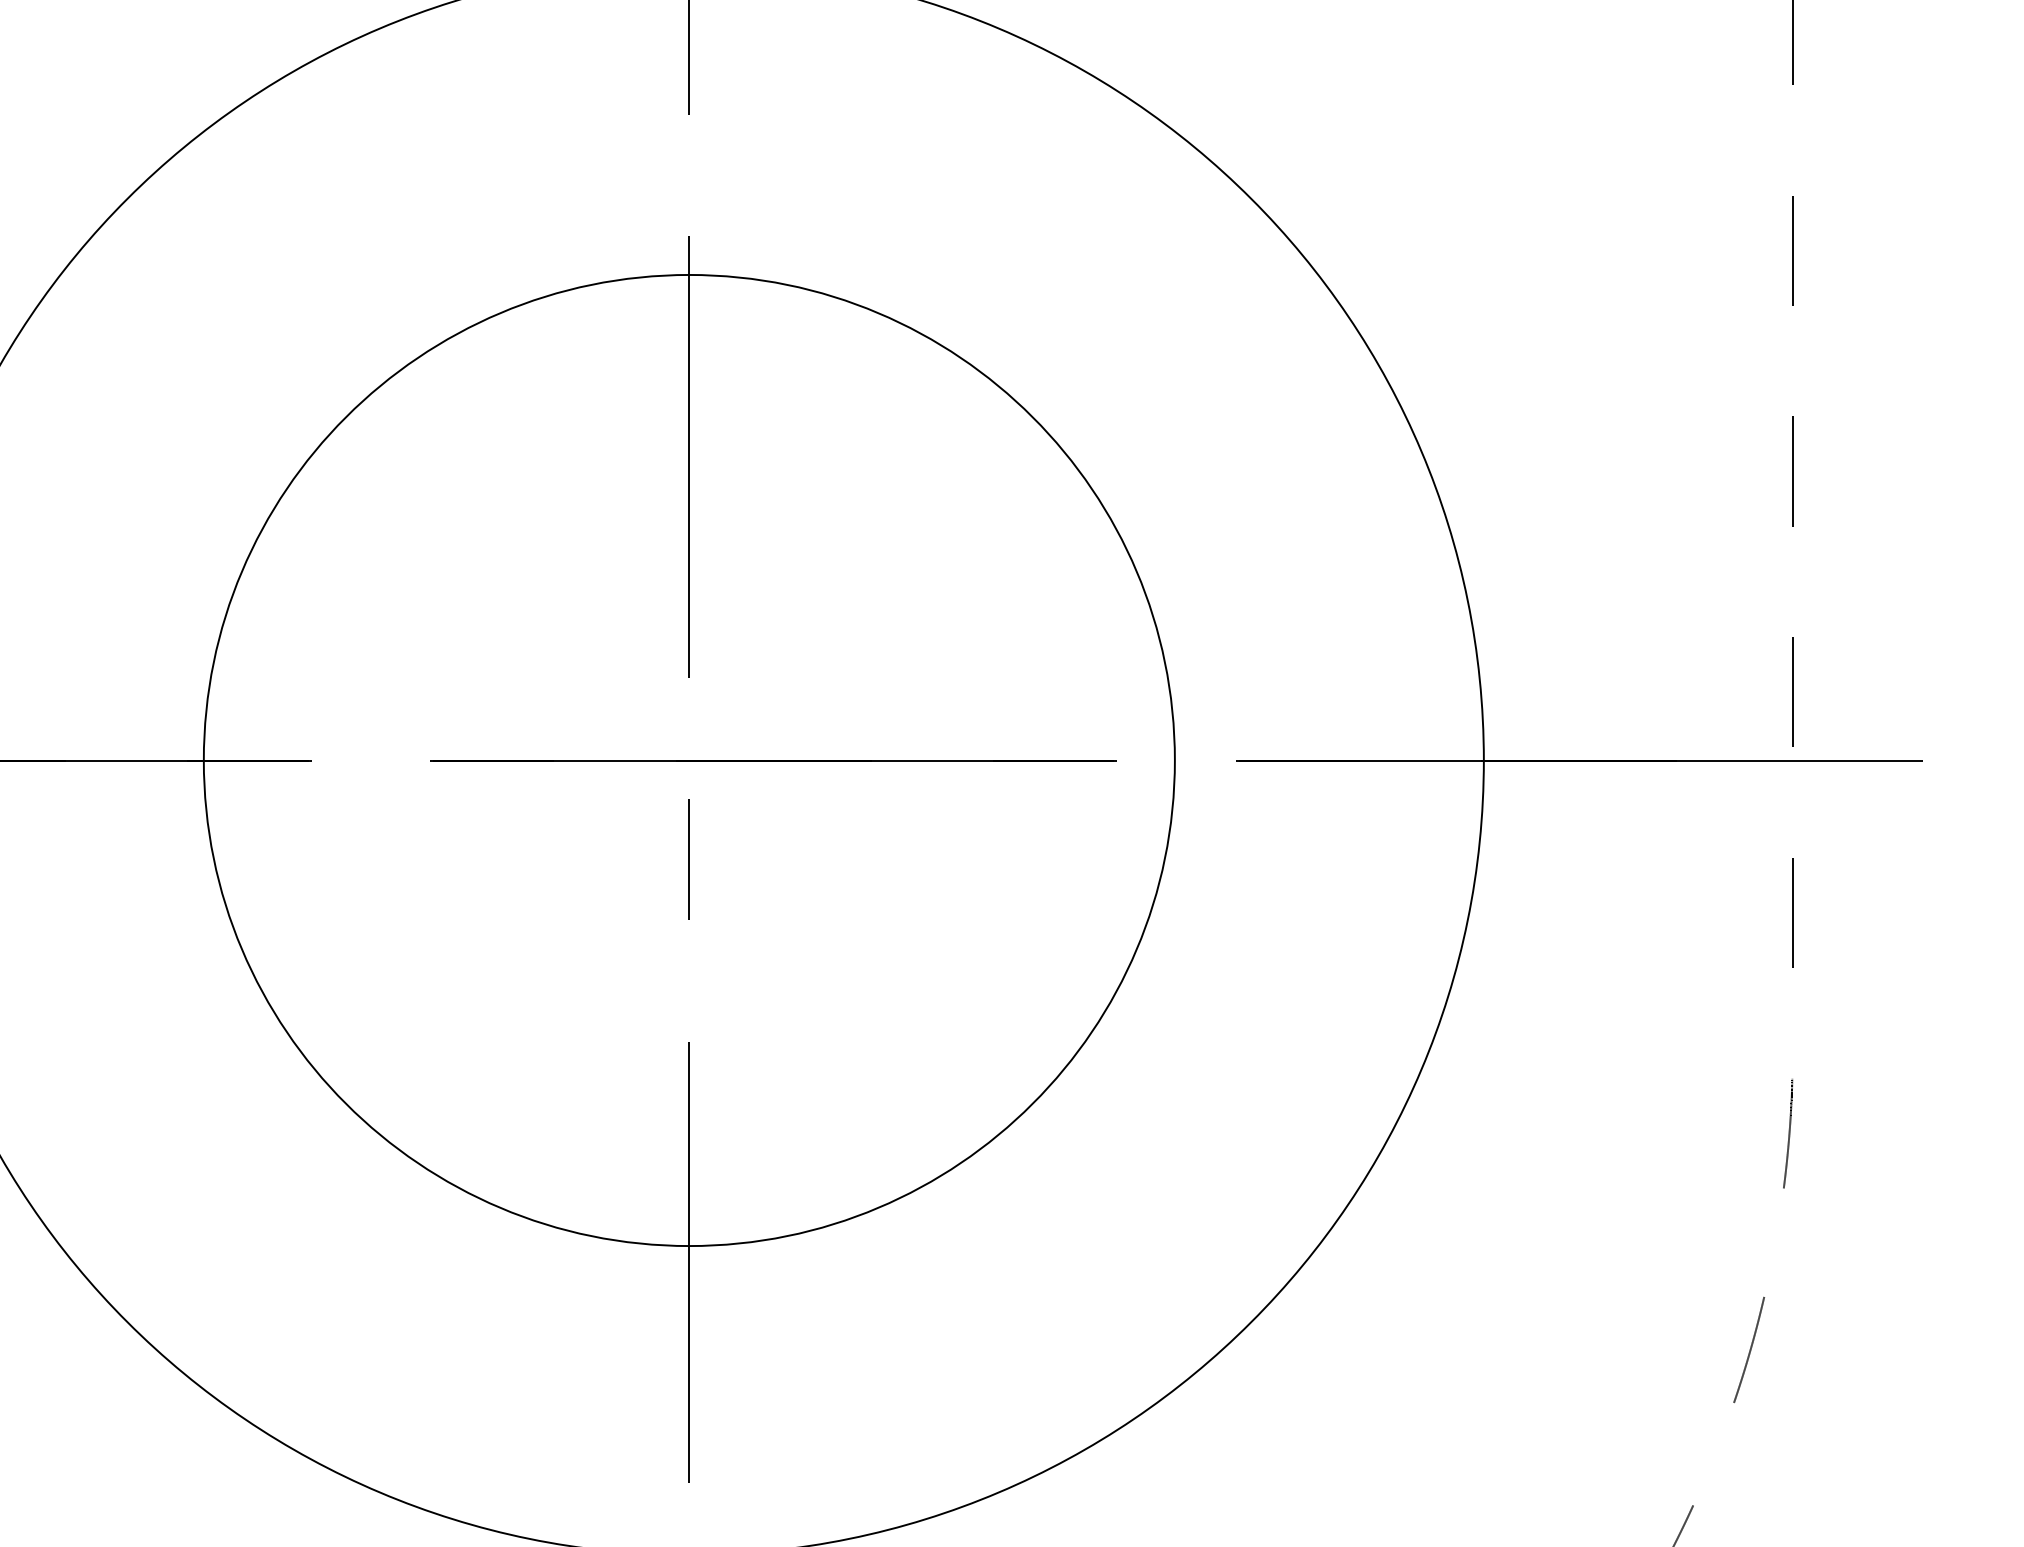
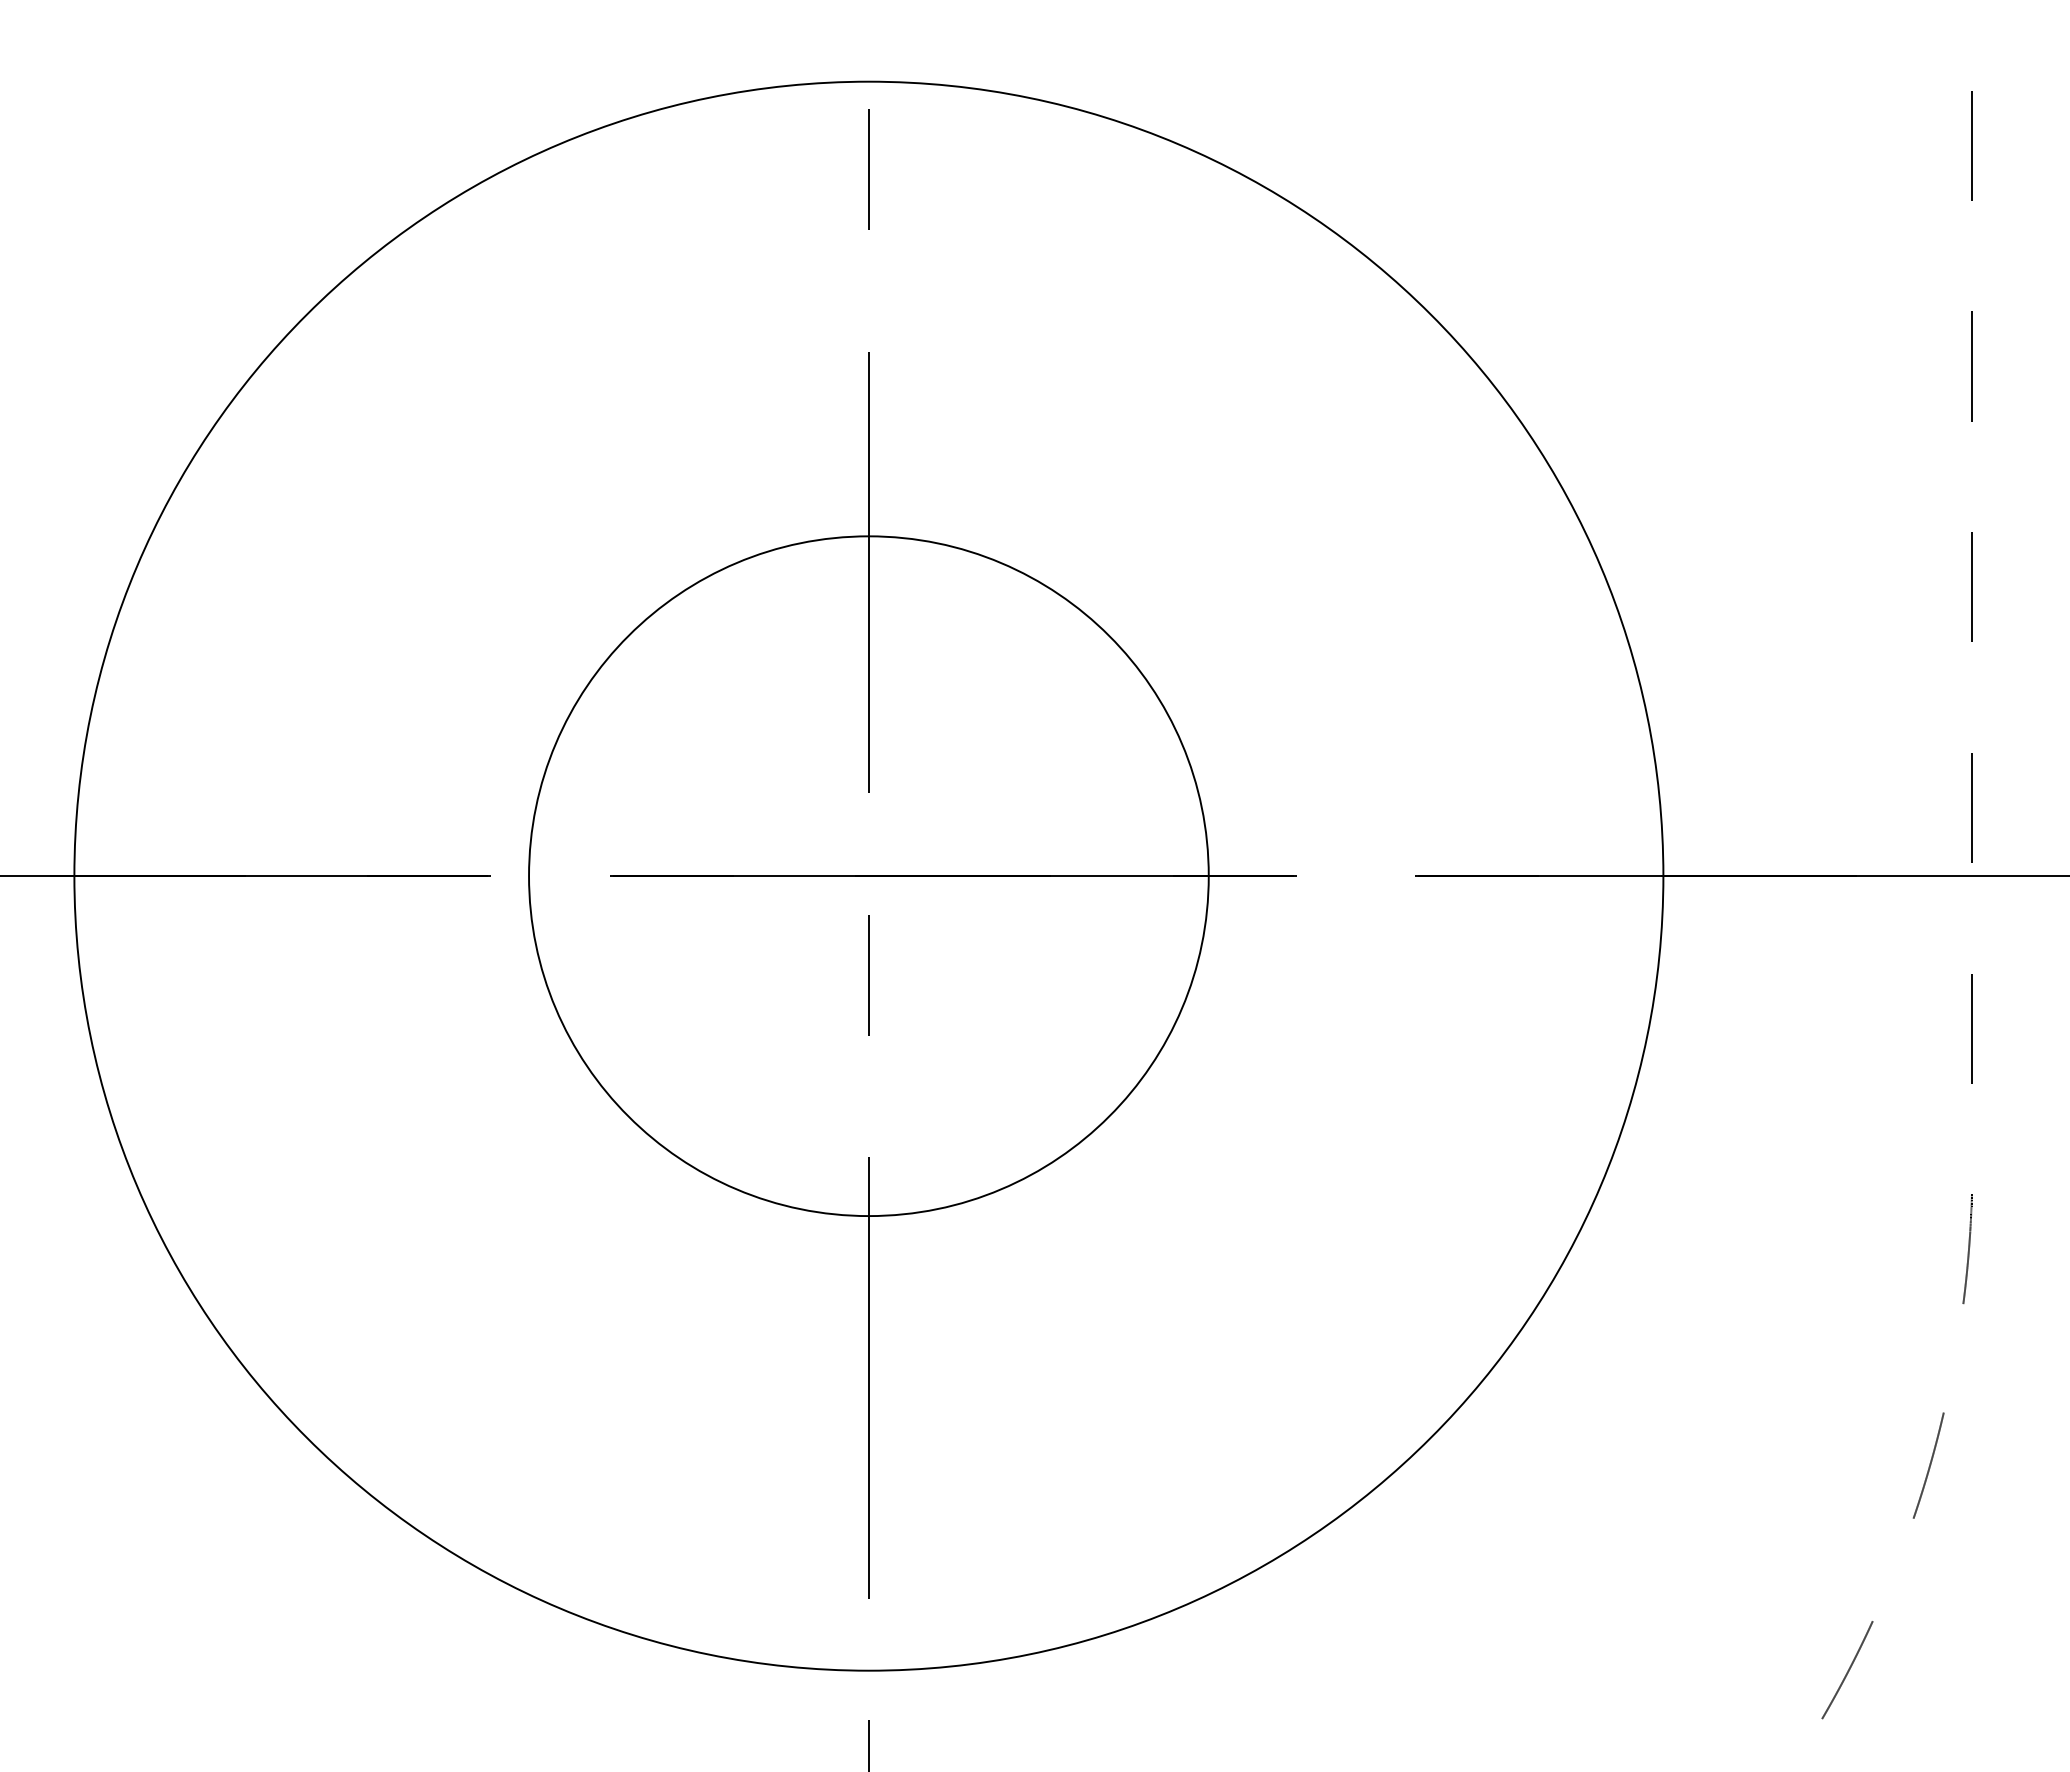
circle: (688, 759) -> (868, 875), size x0.7

